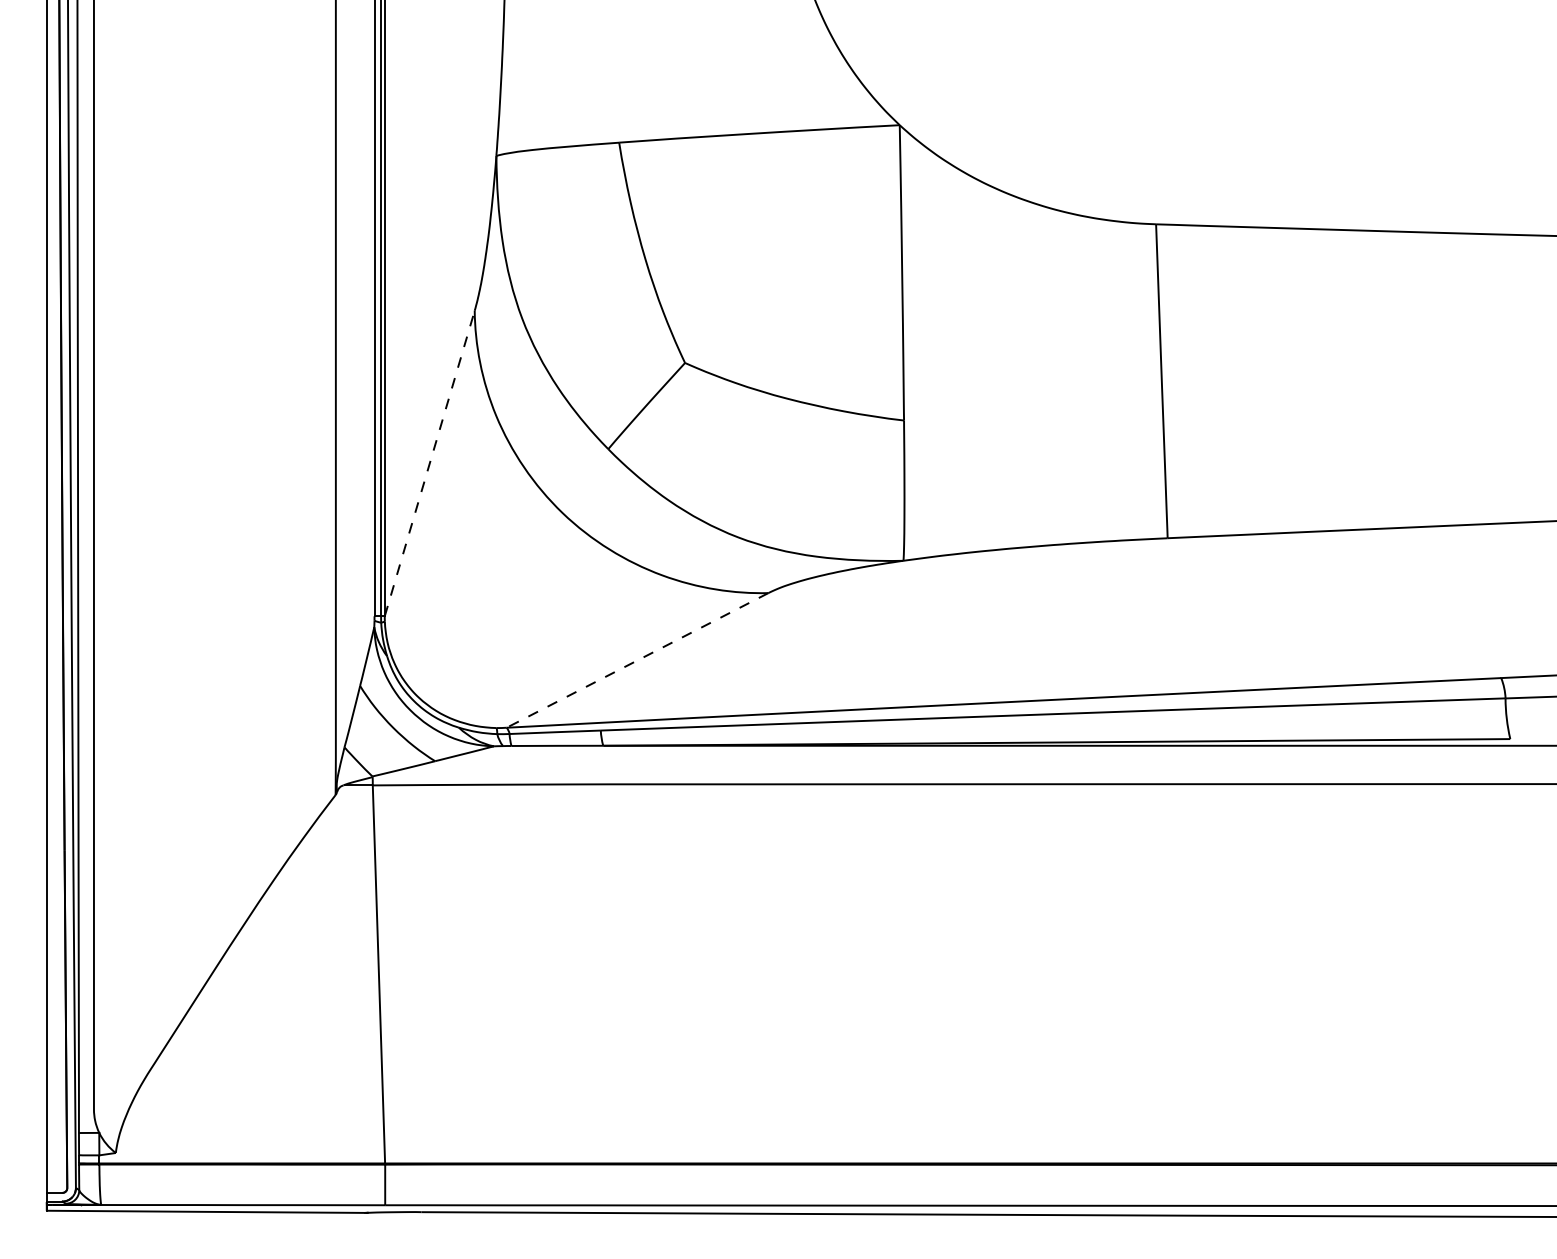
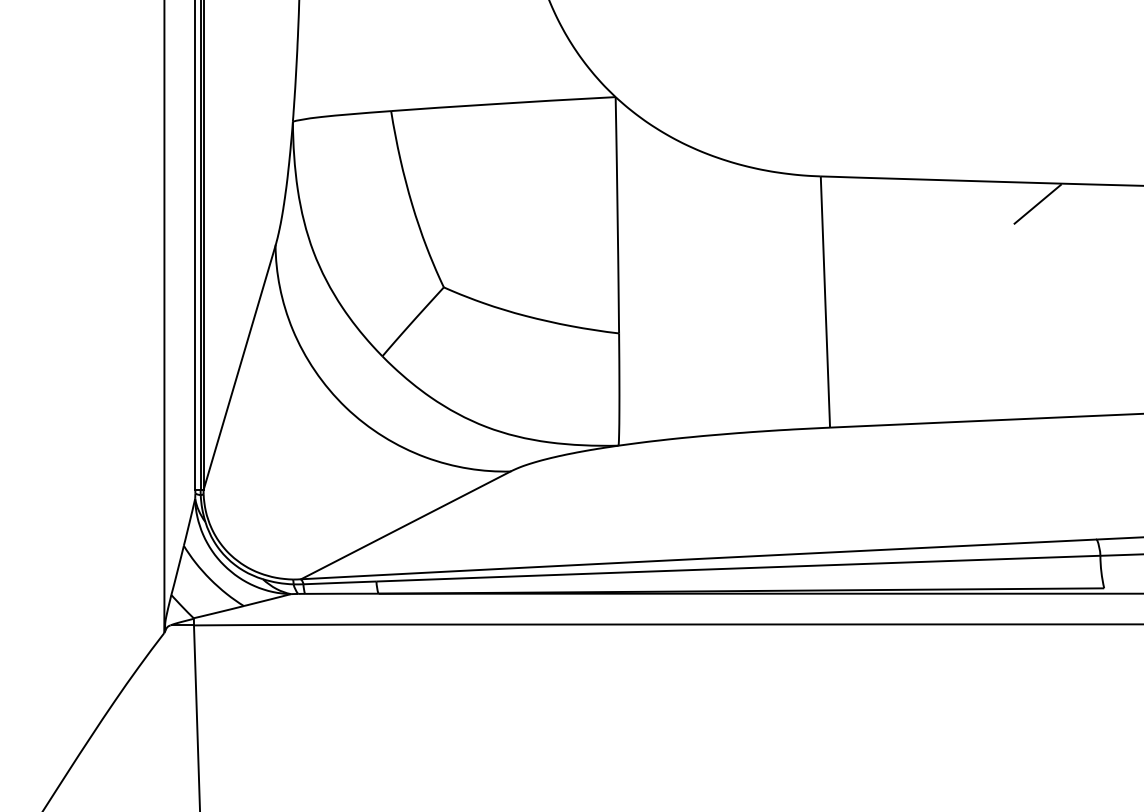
line: (1427, 258) -> (1037, 203), added
line: (429, 463) -> (239, 367), dashed -> solid
line: (637, 660) -> (405, 525), dashed -> solid

